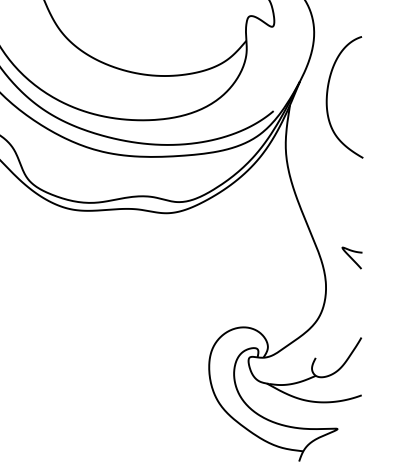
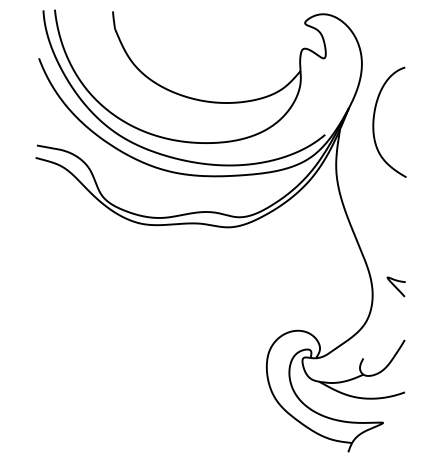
curve: (351, 257) -> (395, 286), moved

